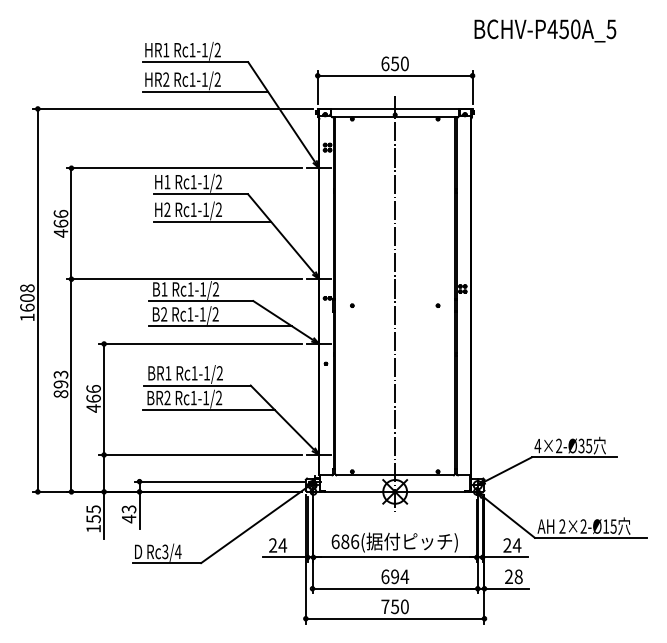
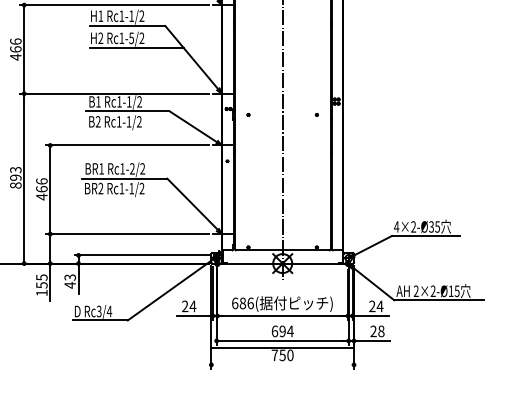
text: (205, 209) -> (131, 38), Rc1-1/2 -> Rc1-5/2
line: (219, 326) -> (142, 131), removed
text: (206, 373) -> (132, 169), Rc1-1/2 -> Rc1-2/2
line: (208, 410) -> (133, 198), removed
line: (394, 618) -> (282, 347), moved

